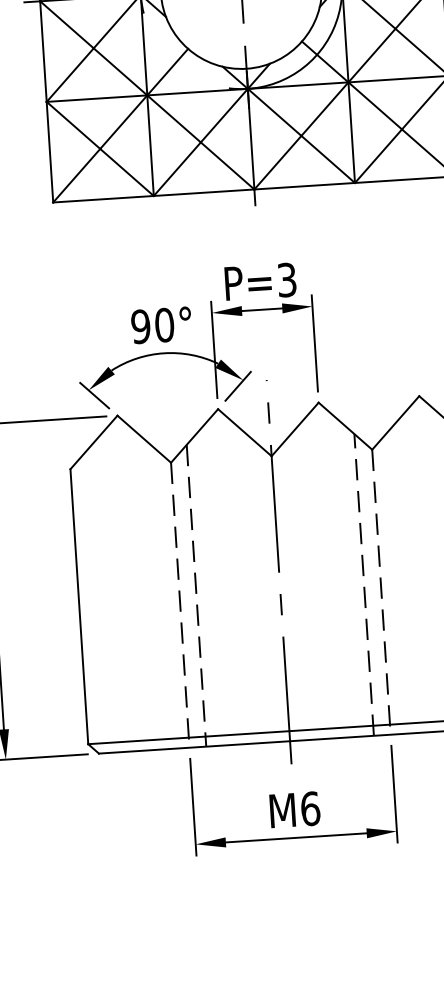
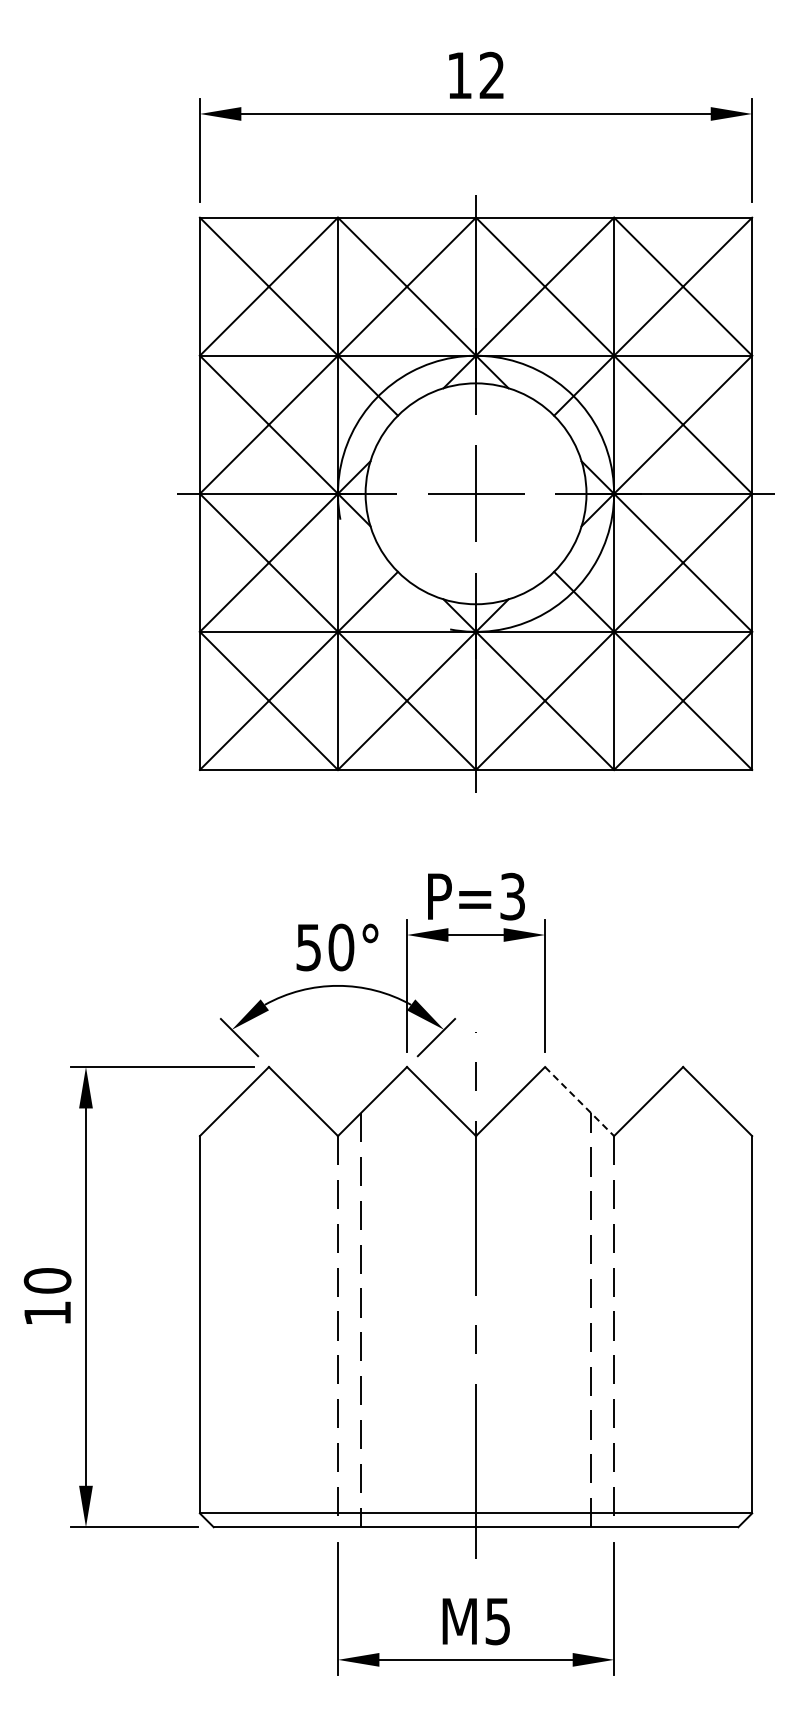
text: (140, 326) -> (308, 947), 90° -> 50°
line: (345, 426) -> (579, 1101), solid -> dashed
text: (310, 808) -> (498, 1621), M6 -> M5

